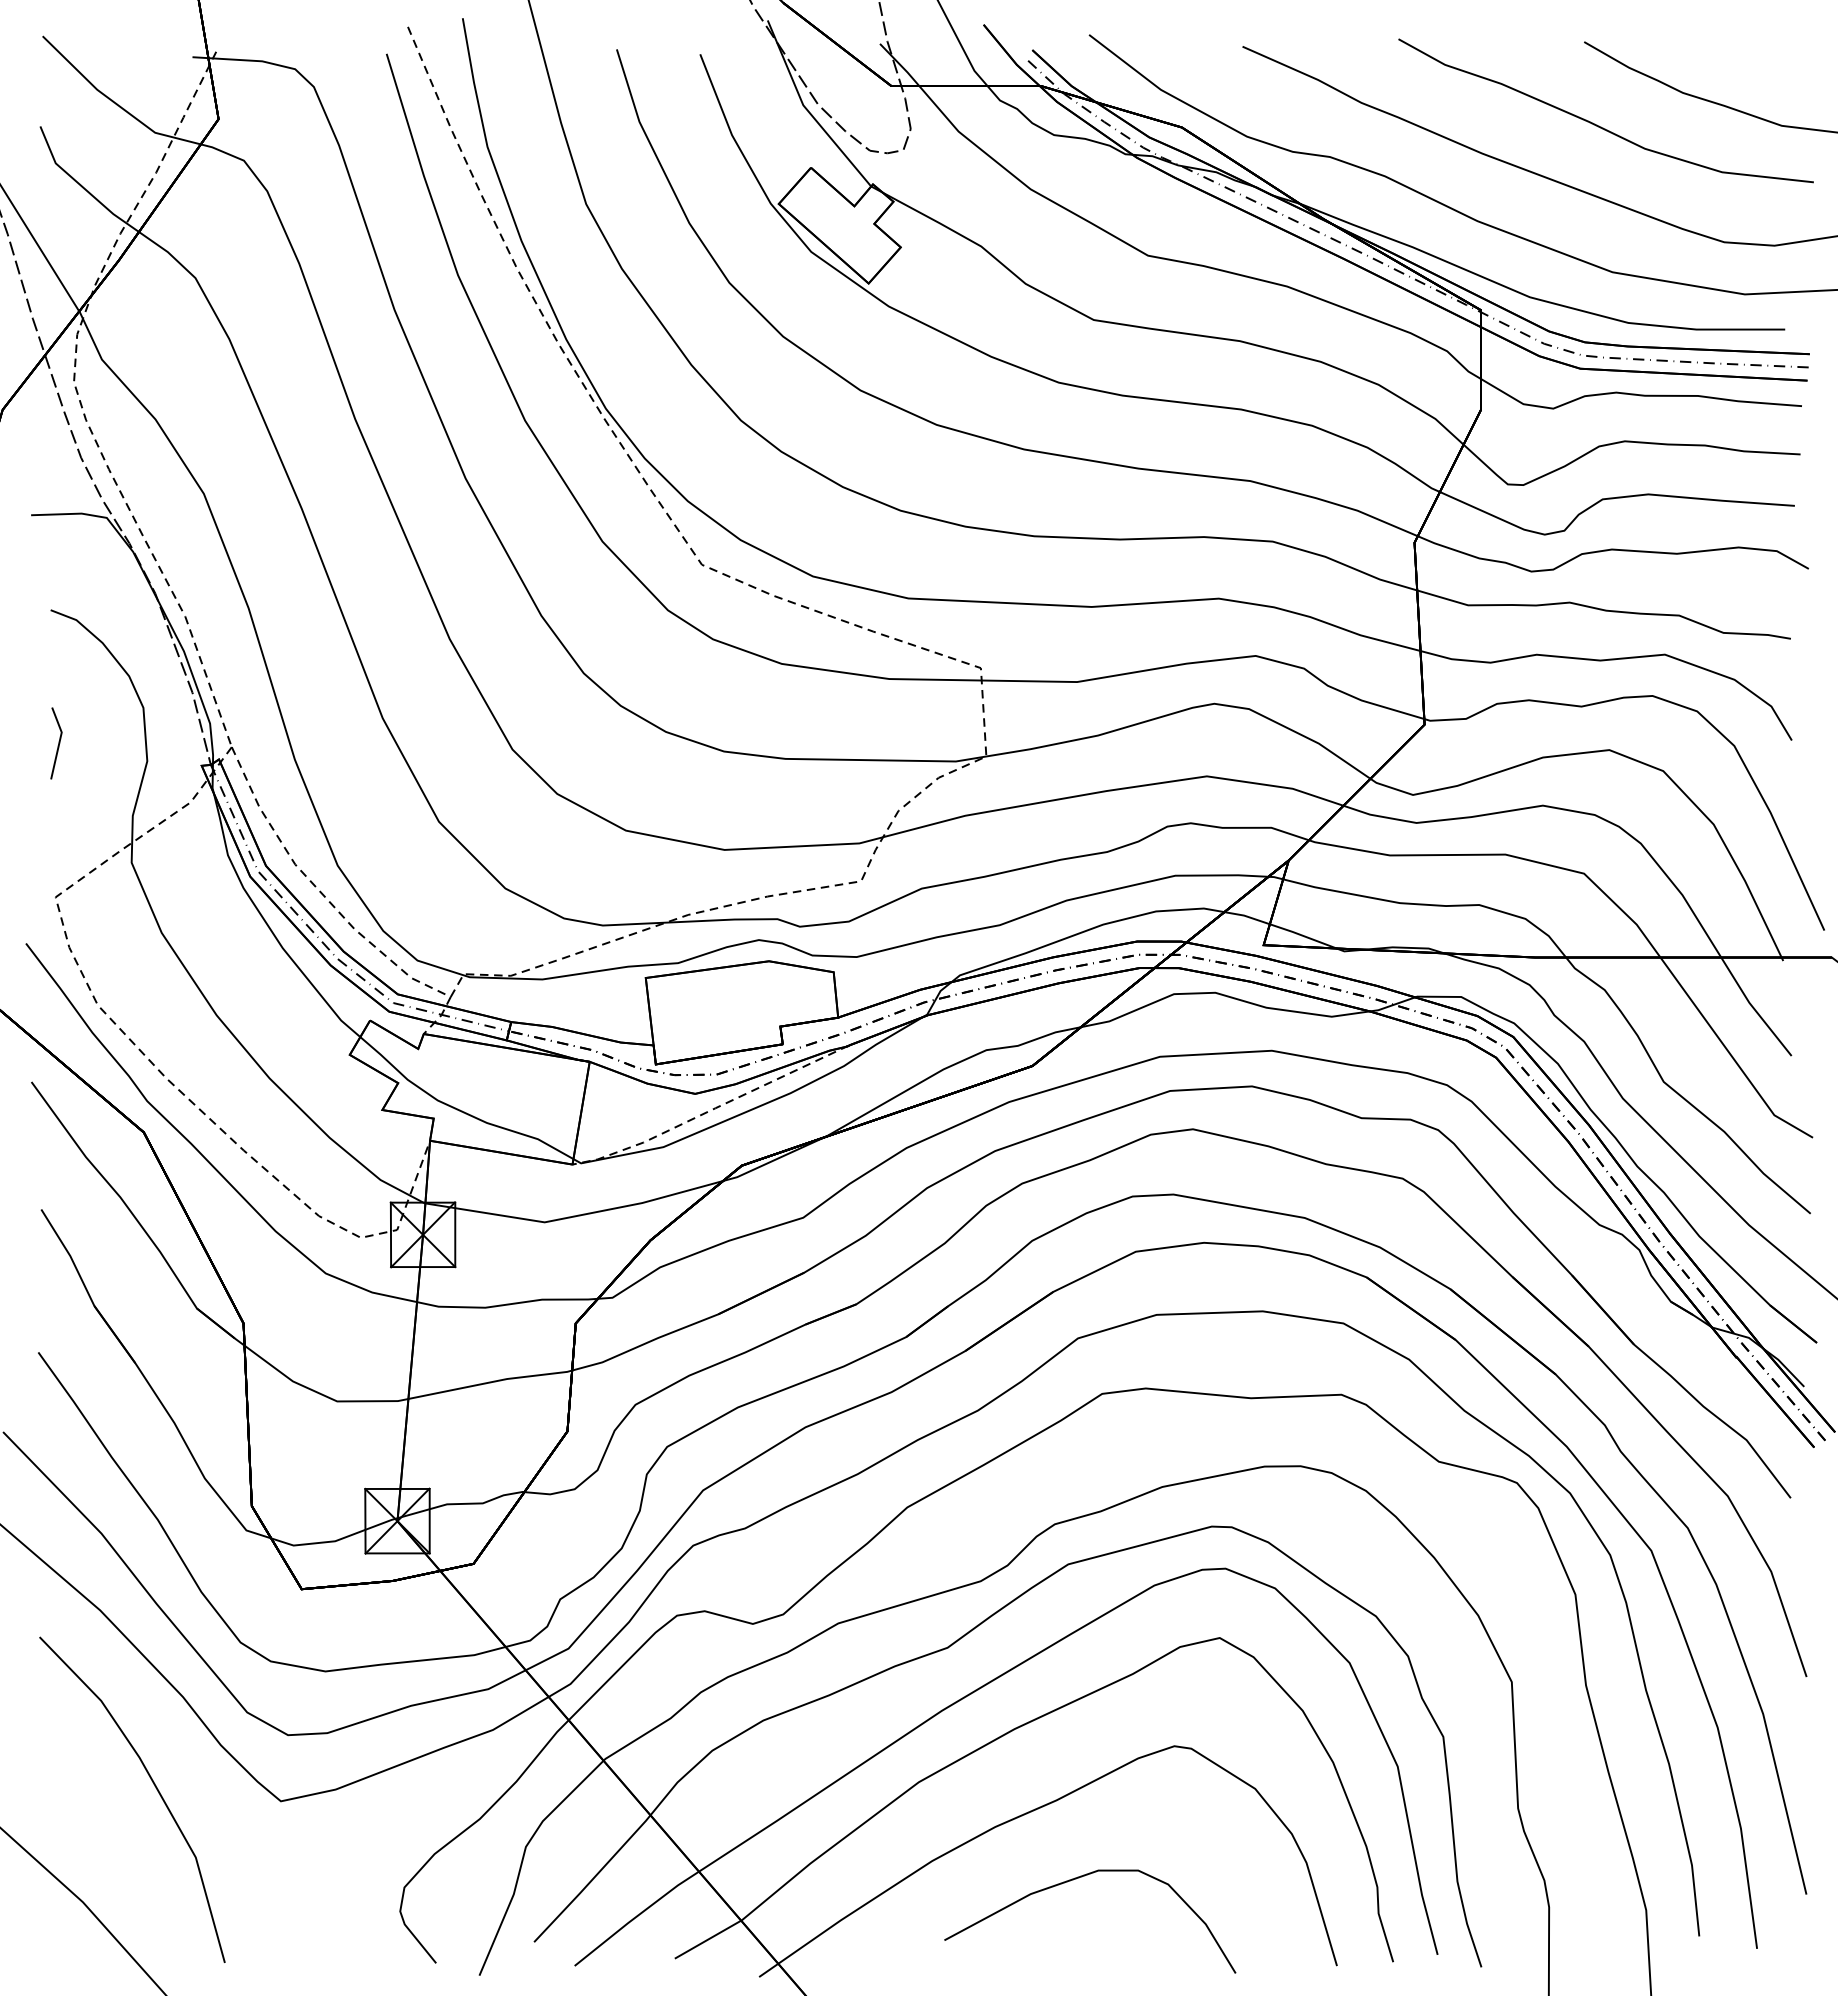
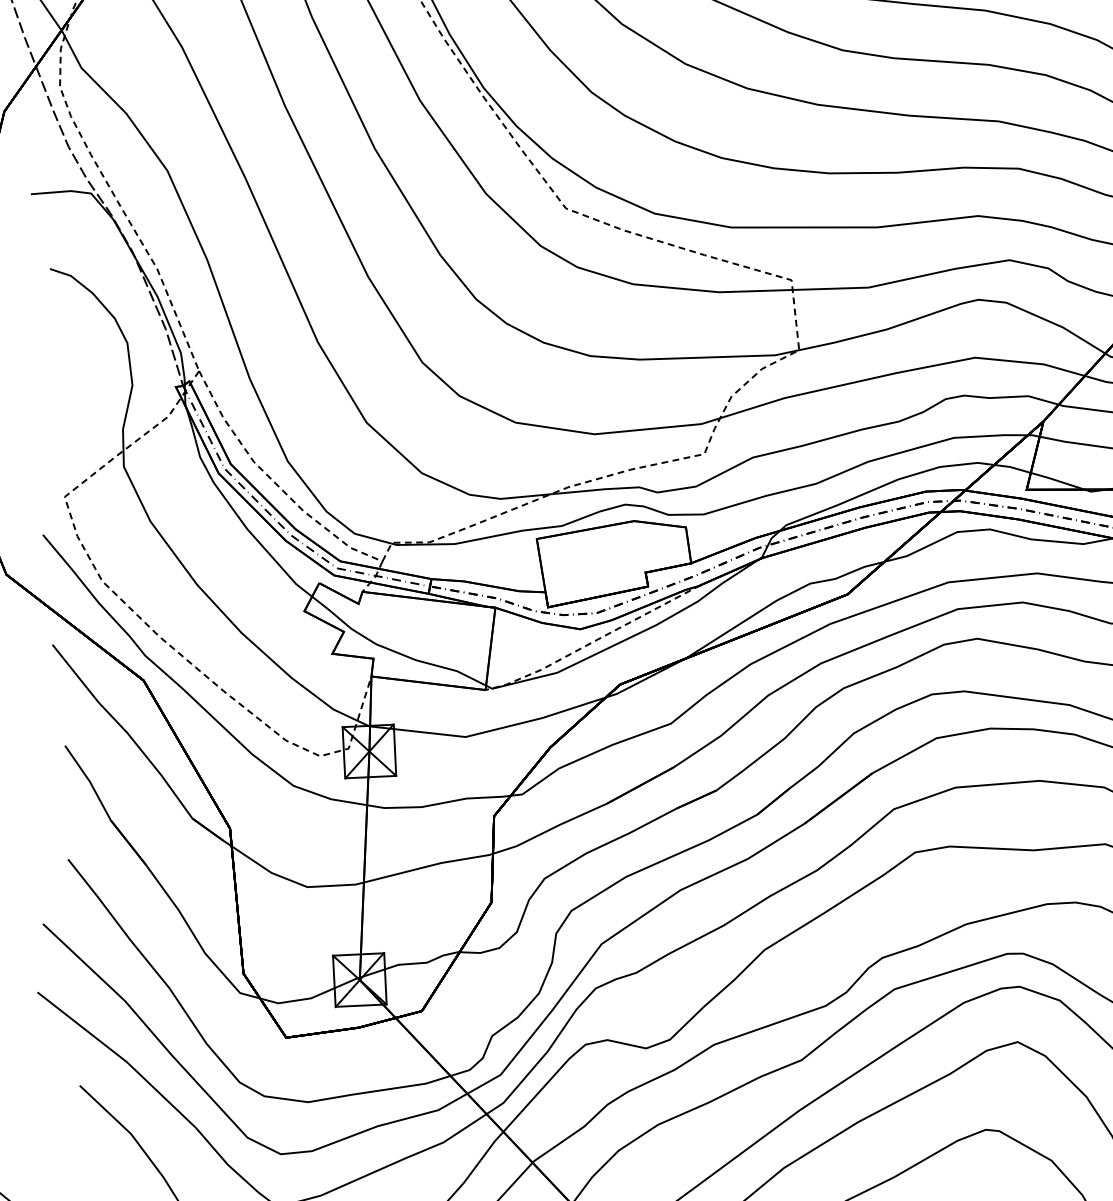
line: (58, 743) -> (61, 374), removed

